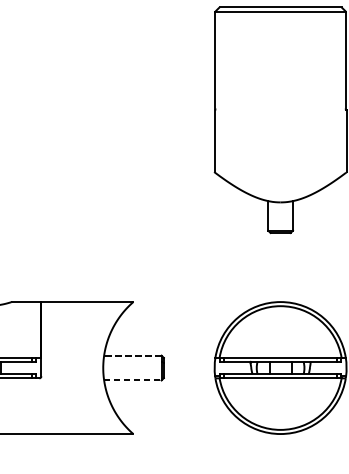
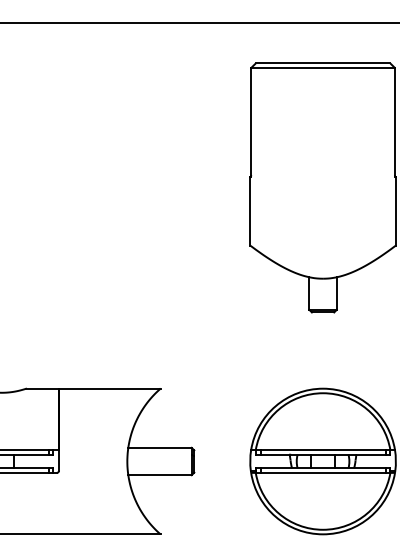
line: (133, 355) -> (160, 447), dashed -> solid
line: (133, 380) -> (160, 475), dashed -> solid

